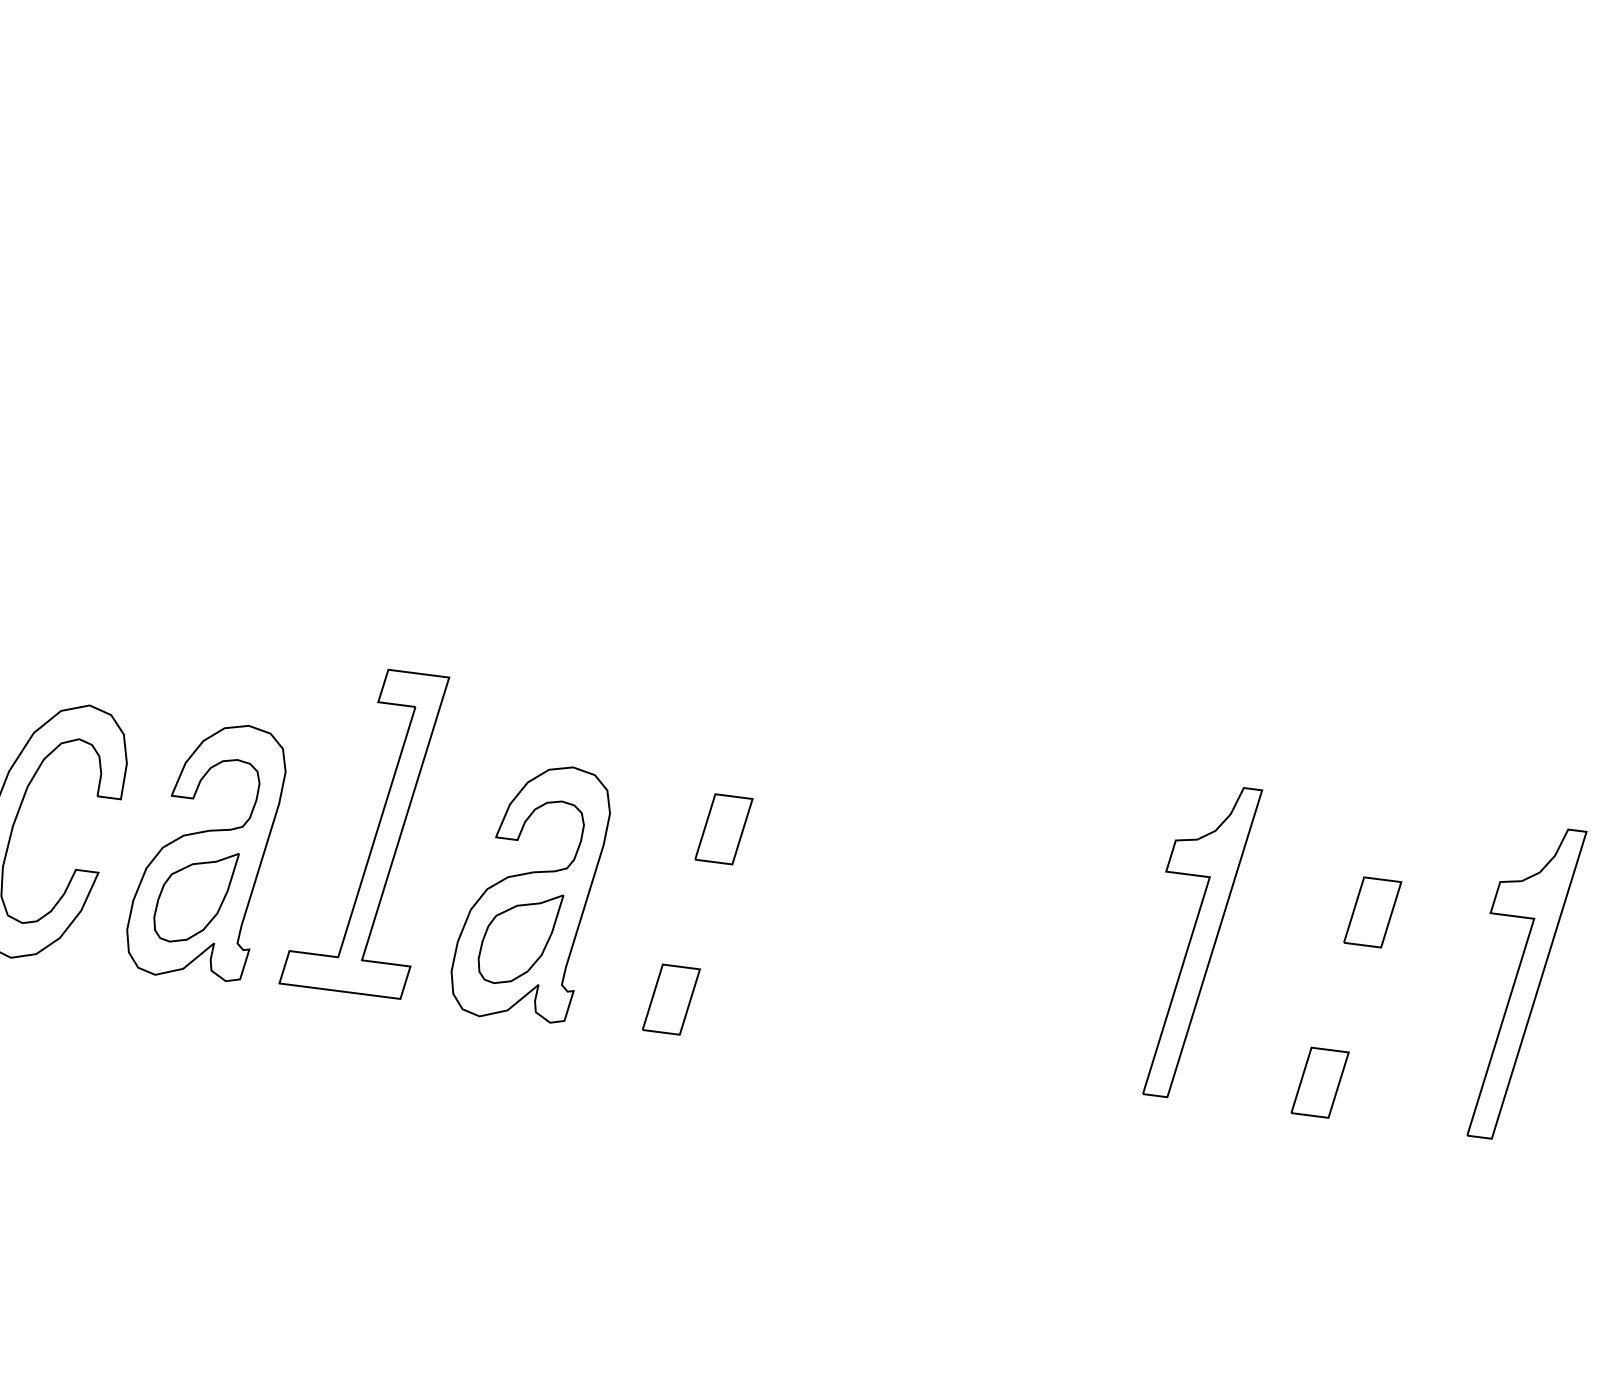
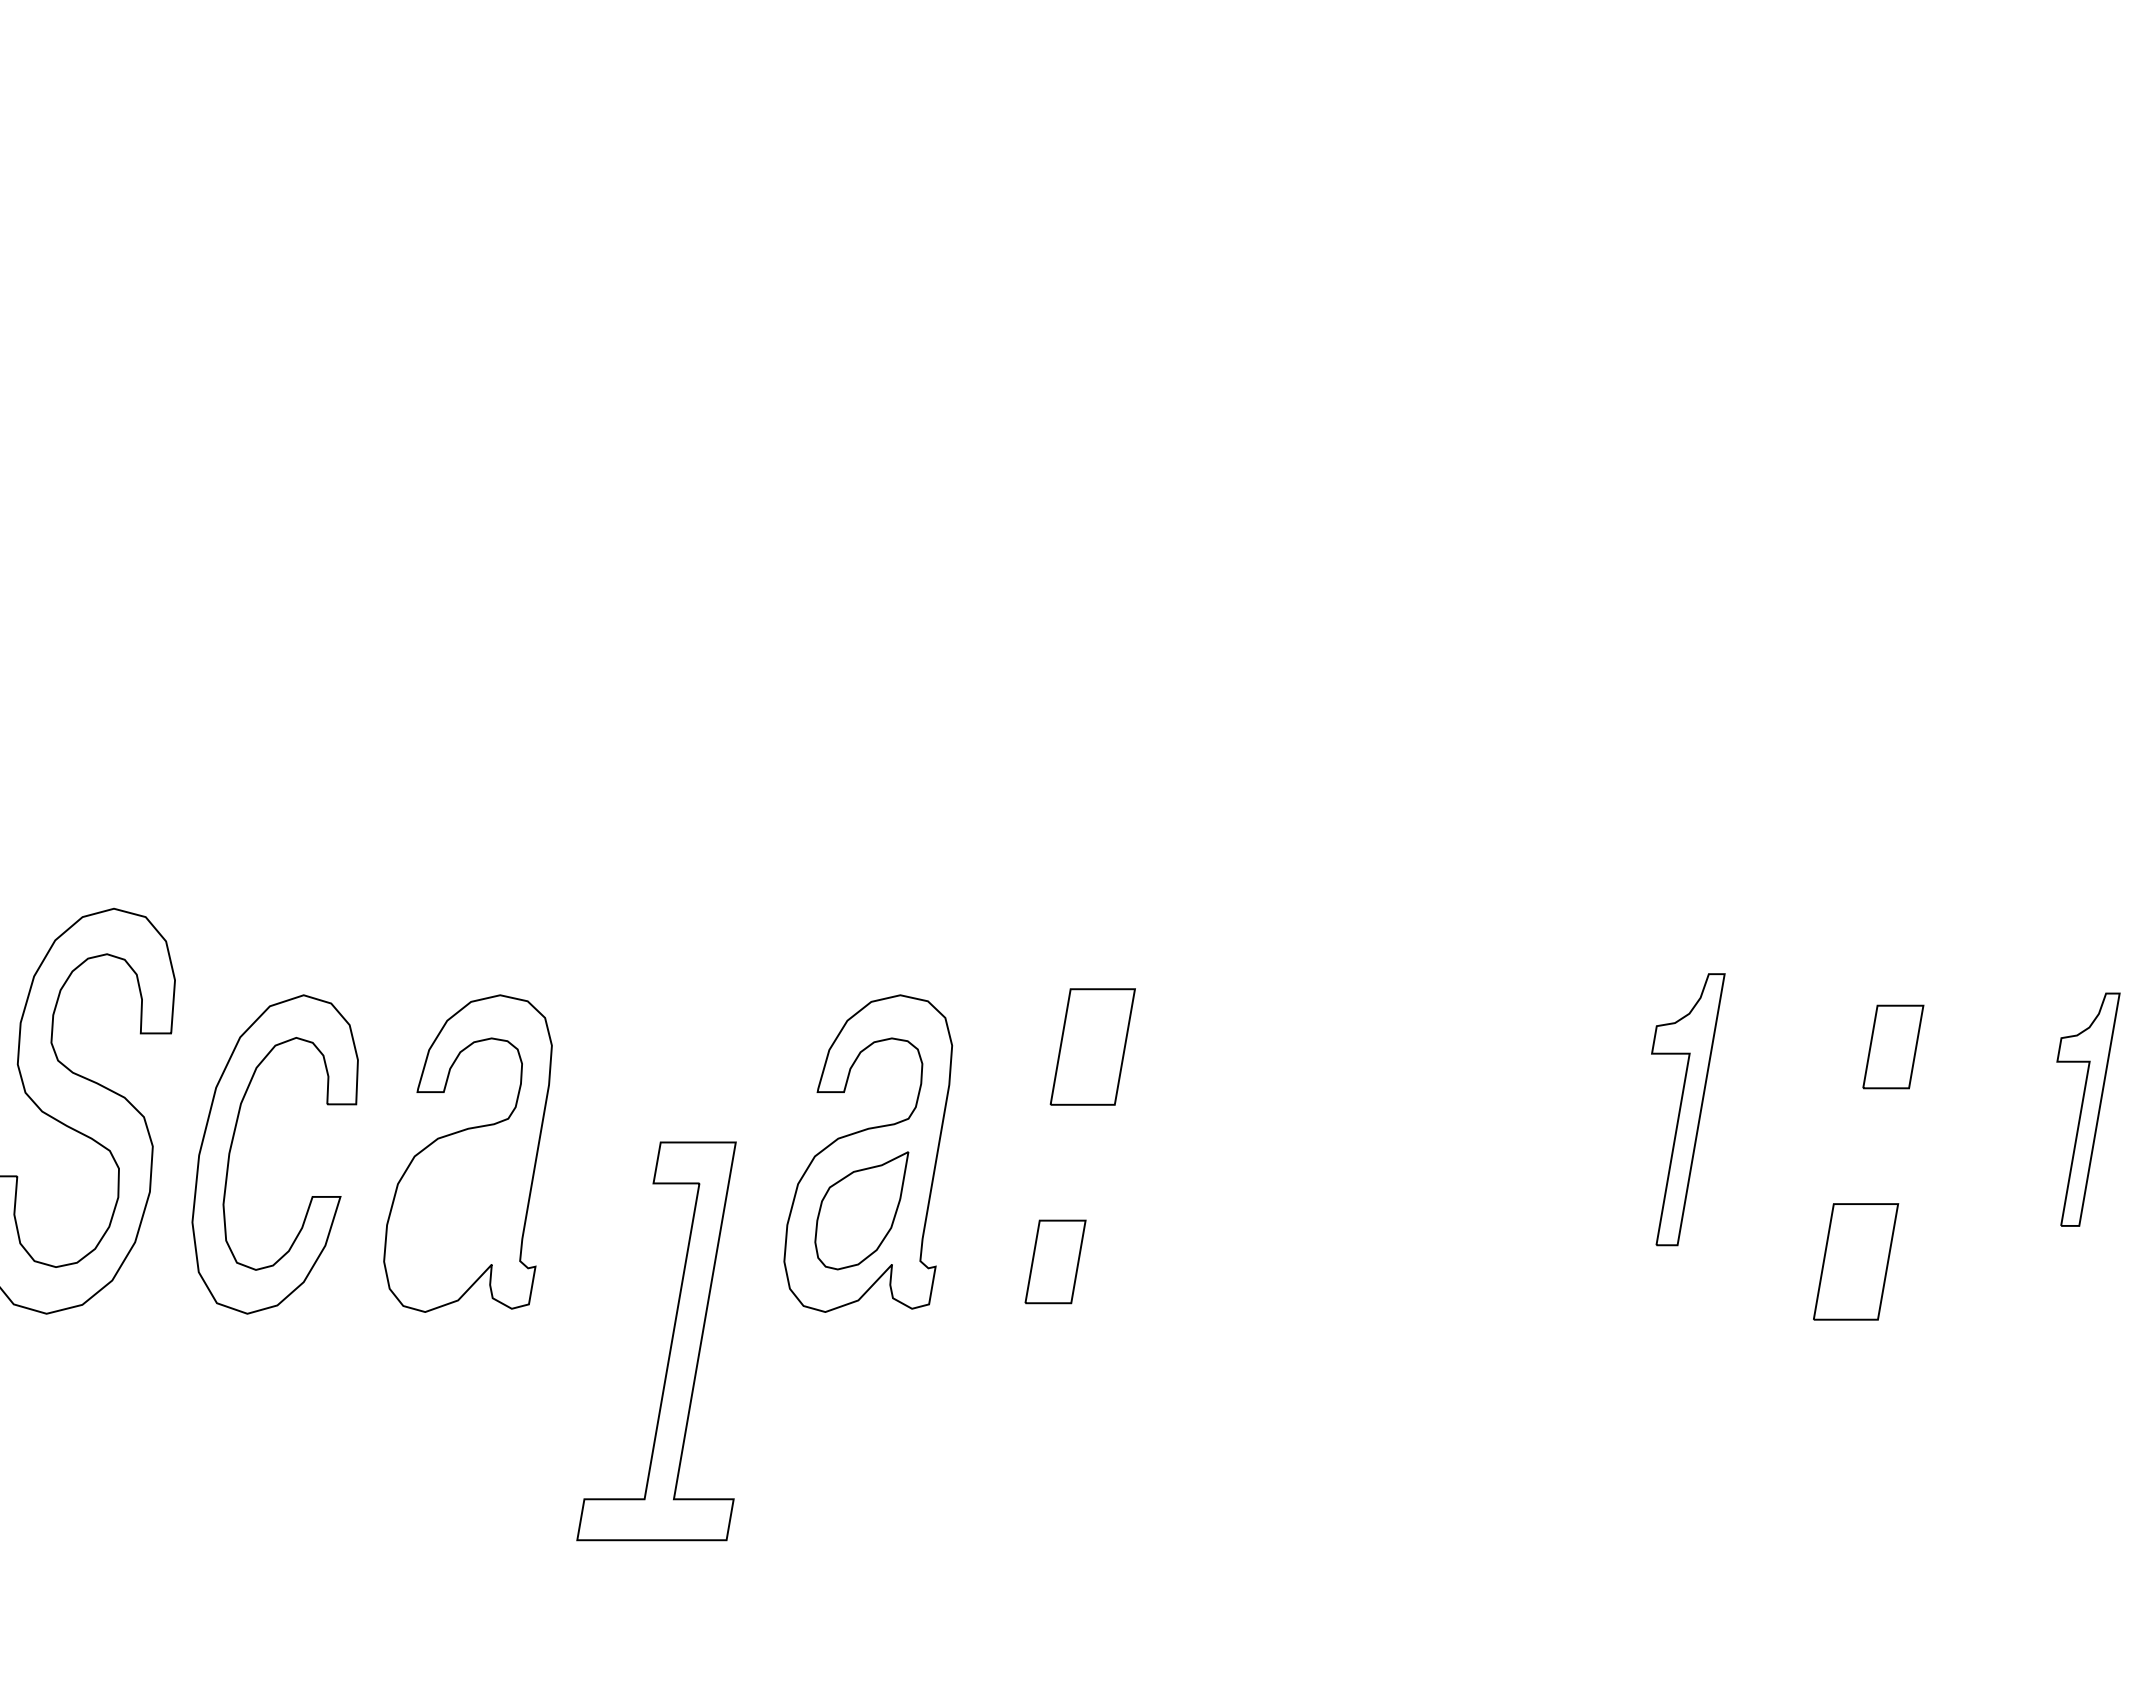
part: (723, 828) -> (1092, 1046), size x1.4
part: (375, 832) -> (670, 1342), moved
part: (195, 896) -> (461, 1210), removed
part: (1200, 941) -> (1688, 1109), size x0.7
part: (1524, 983) -> (2088, 1109), size x0.6
part: (1319, 1082) -> (1855, 1261), size x1.4

